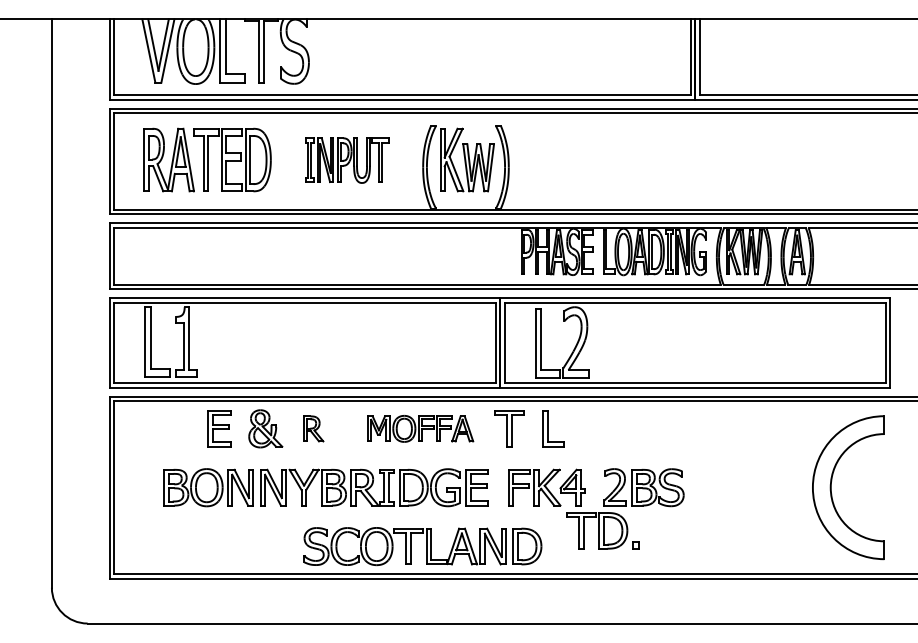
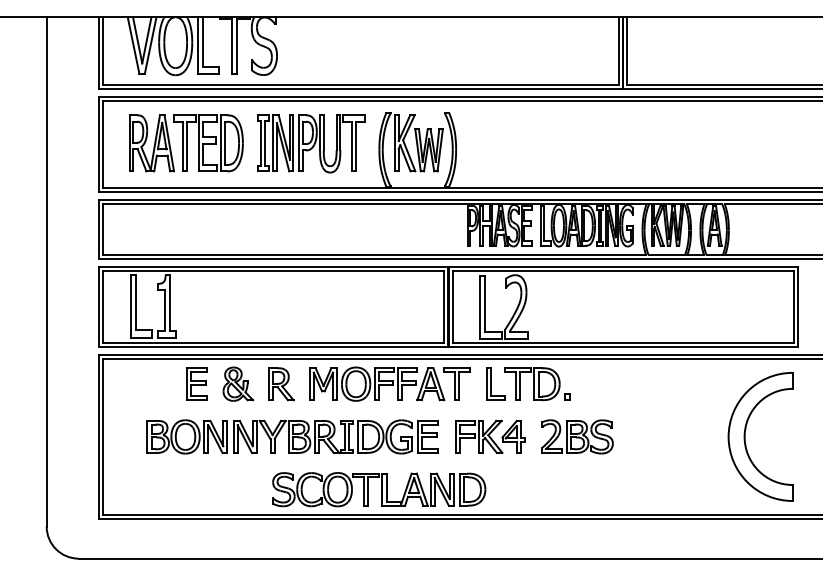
part: (347, 160) -> (311, 143), size x1.43
part: (313, 428) -> (281, 383), size x1.43
part: (420, 428) -> (377, 383), size x1.43
part: (602, 530) -> (537, 383), moved

